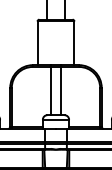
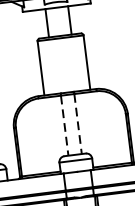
line: (50, 91) -> (64, 126), solid -> dashed
line: (61, 91) -> (78, 124), solid -> dashed

